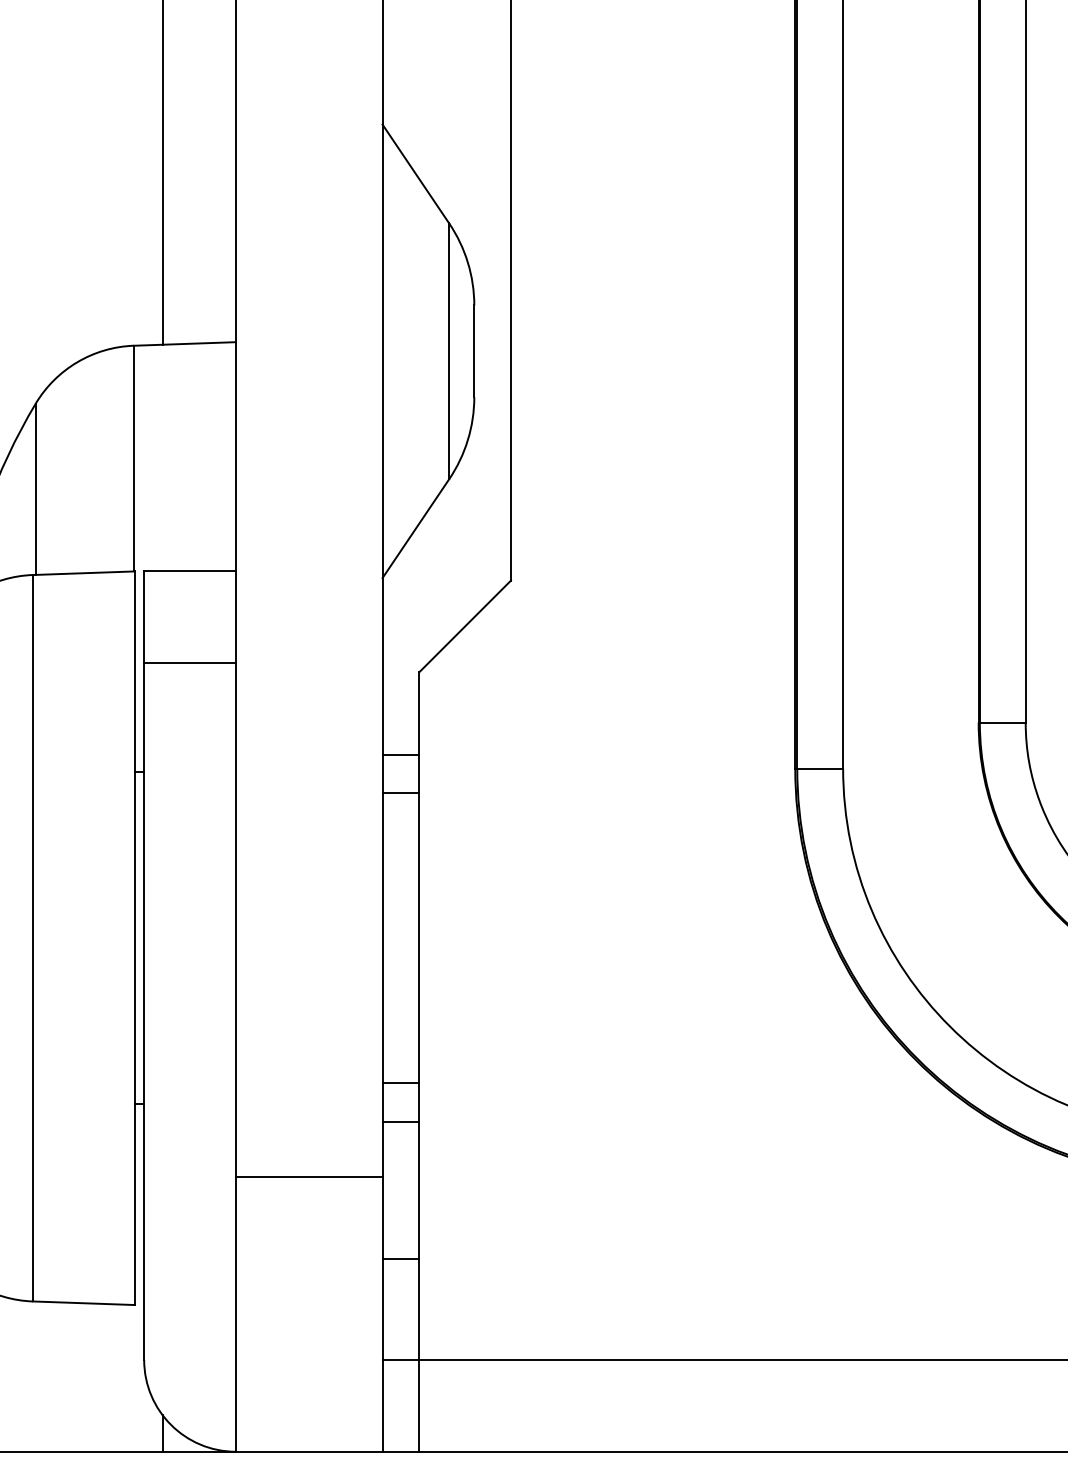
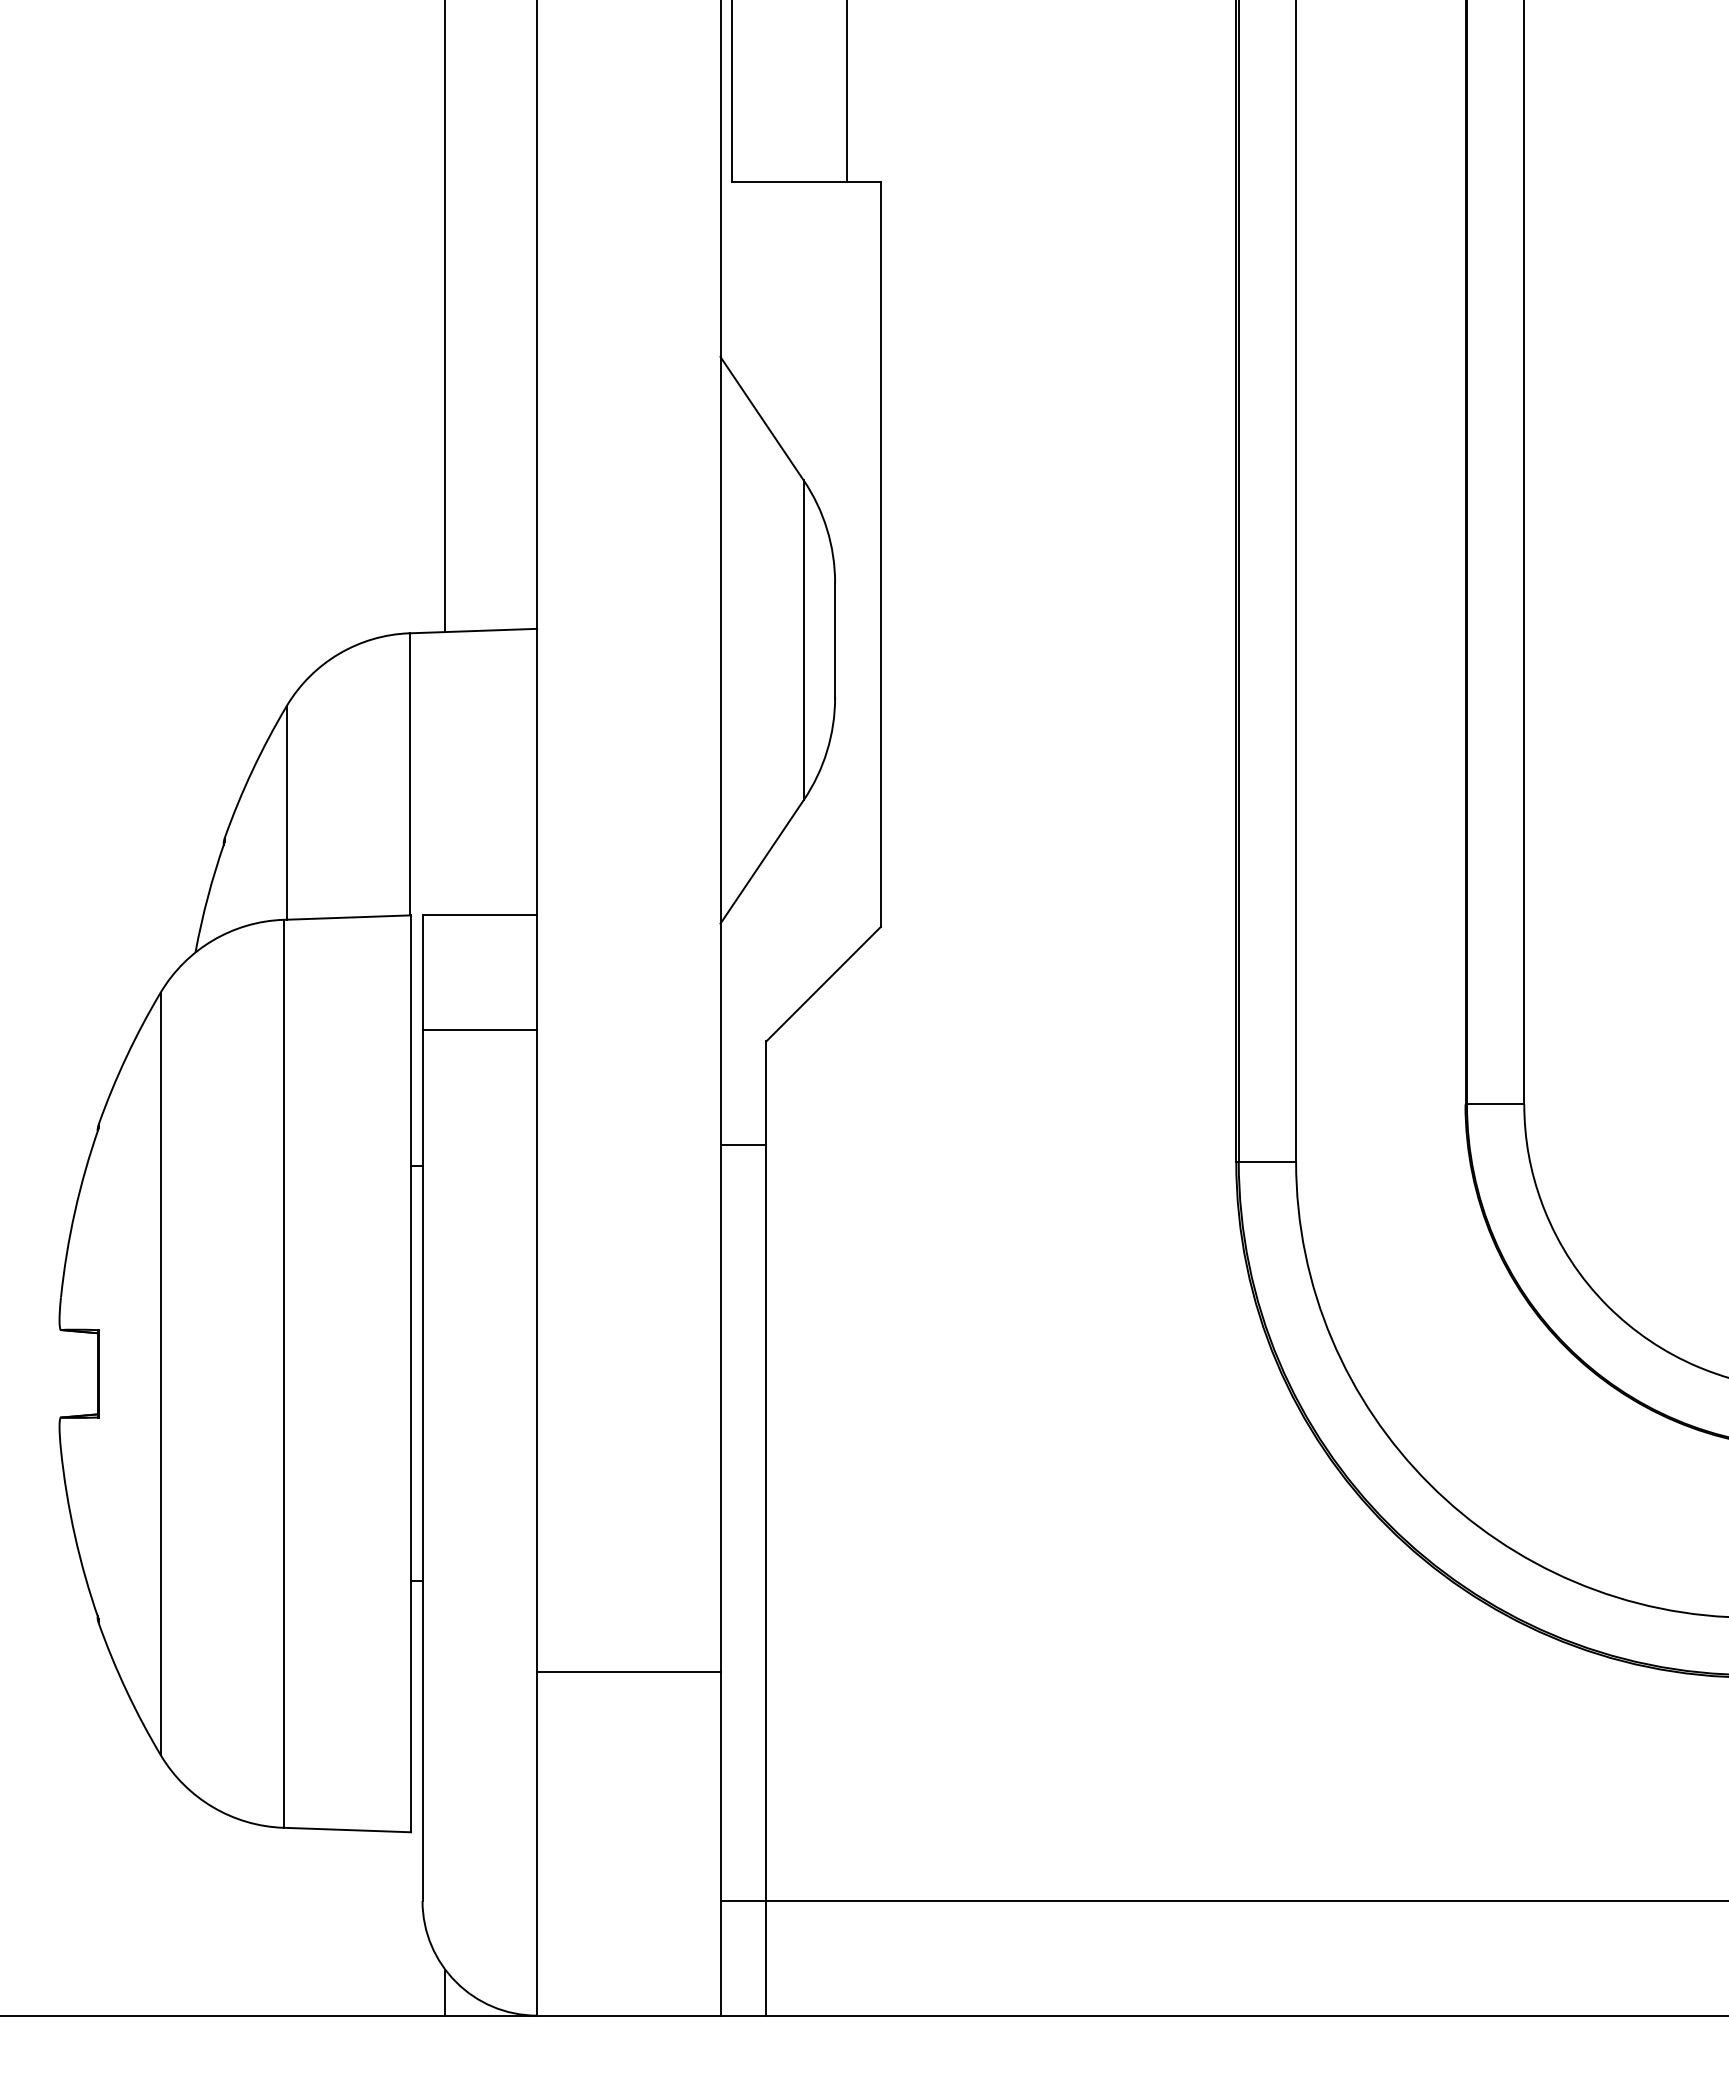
line: (400, 793) -> (743, 1192), removed
line: (400, 1083) -> (743, 1555), removed
line: (400, 1121) -> (743, 1603), removed
line: (400, 1258) -> (743, 1774), removed

